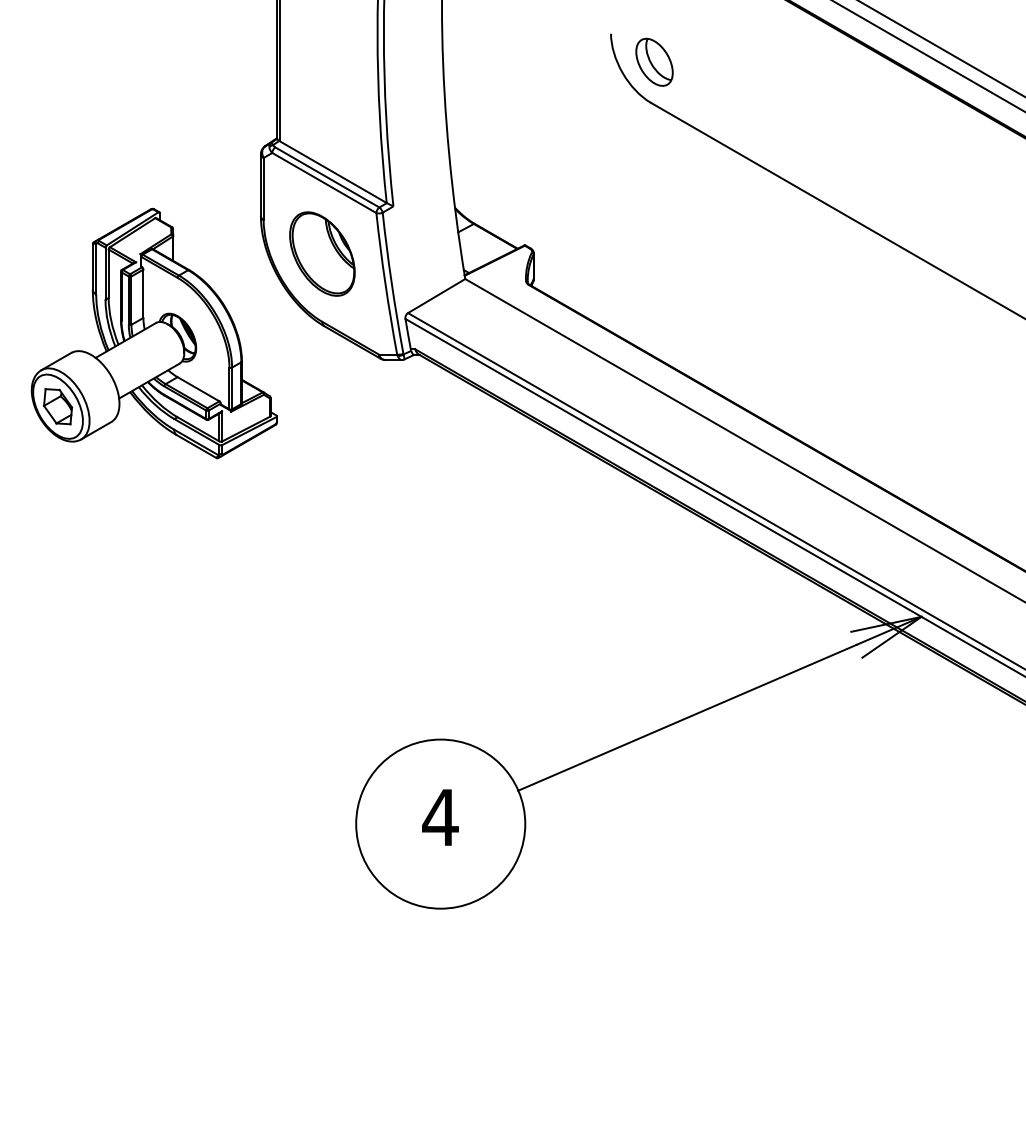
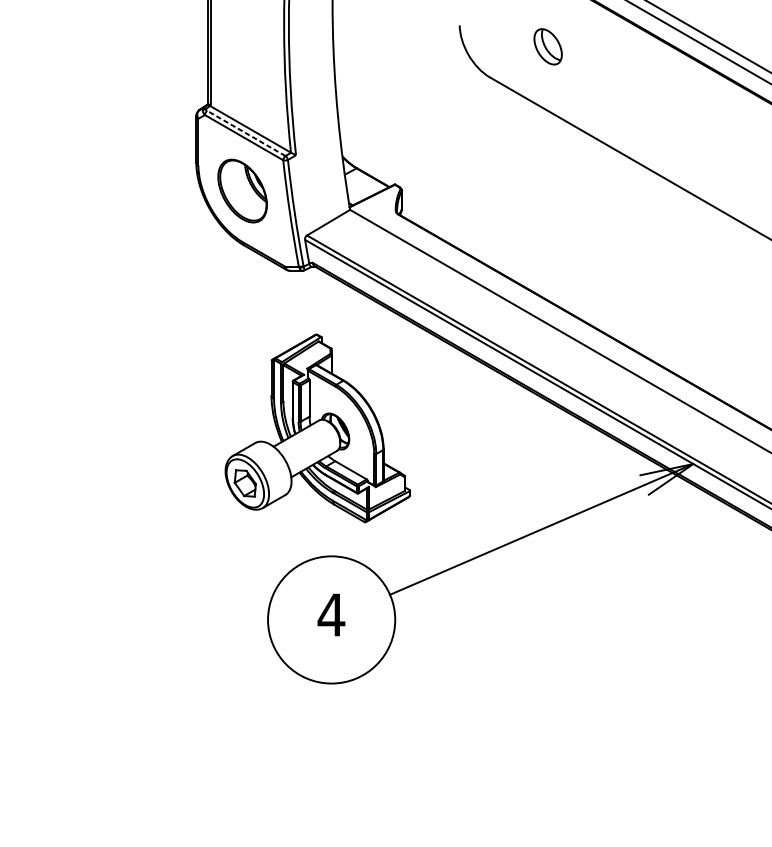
part: (654, 61) -> (548, 46), moved
line: (326, 177) -> (245, 133), solid -> dashed
part: (153, 333) -> (317, 428), moved

